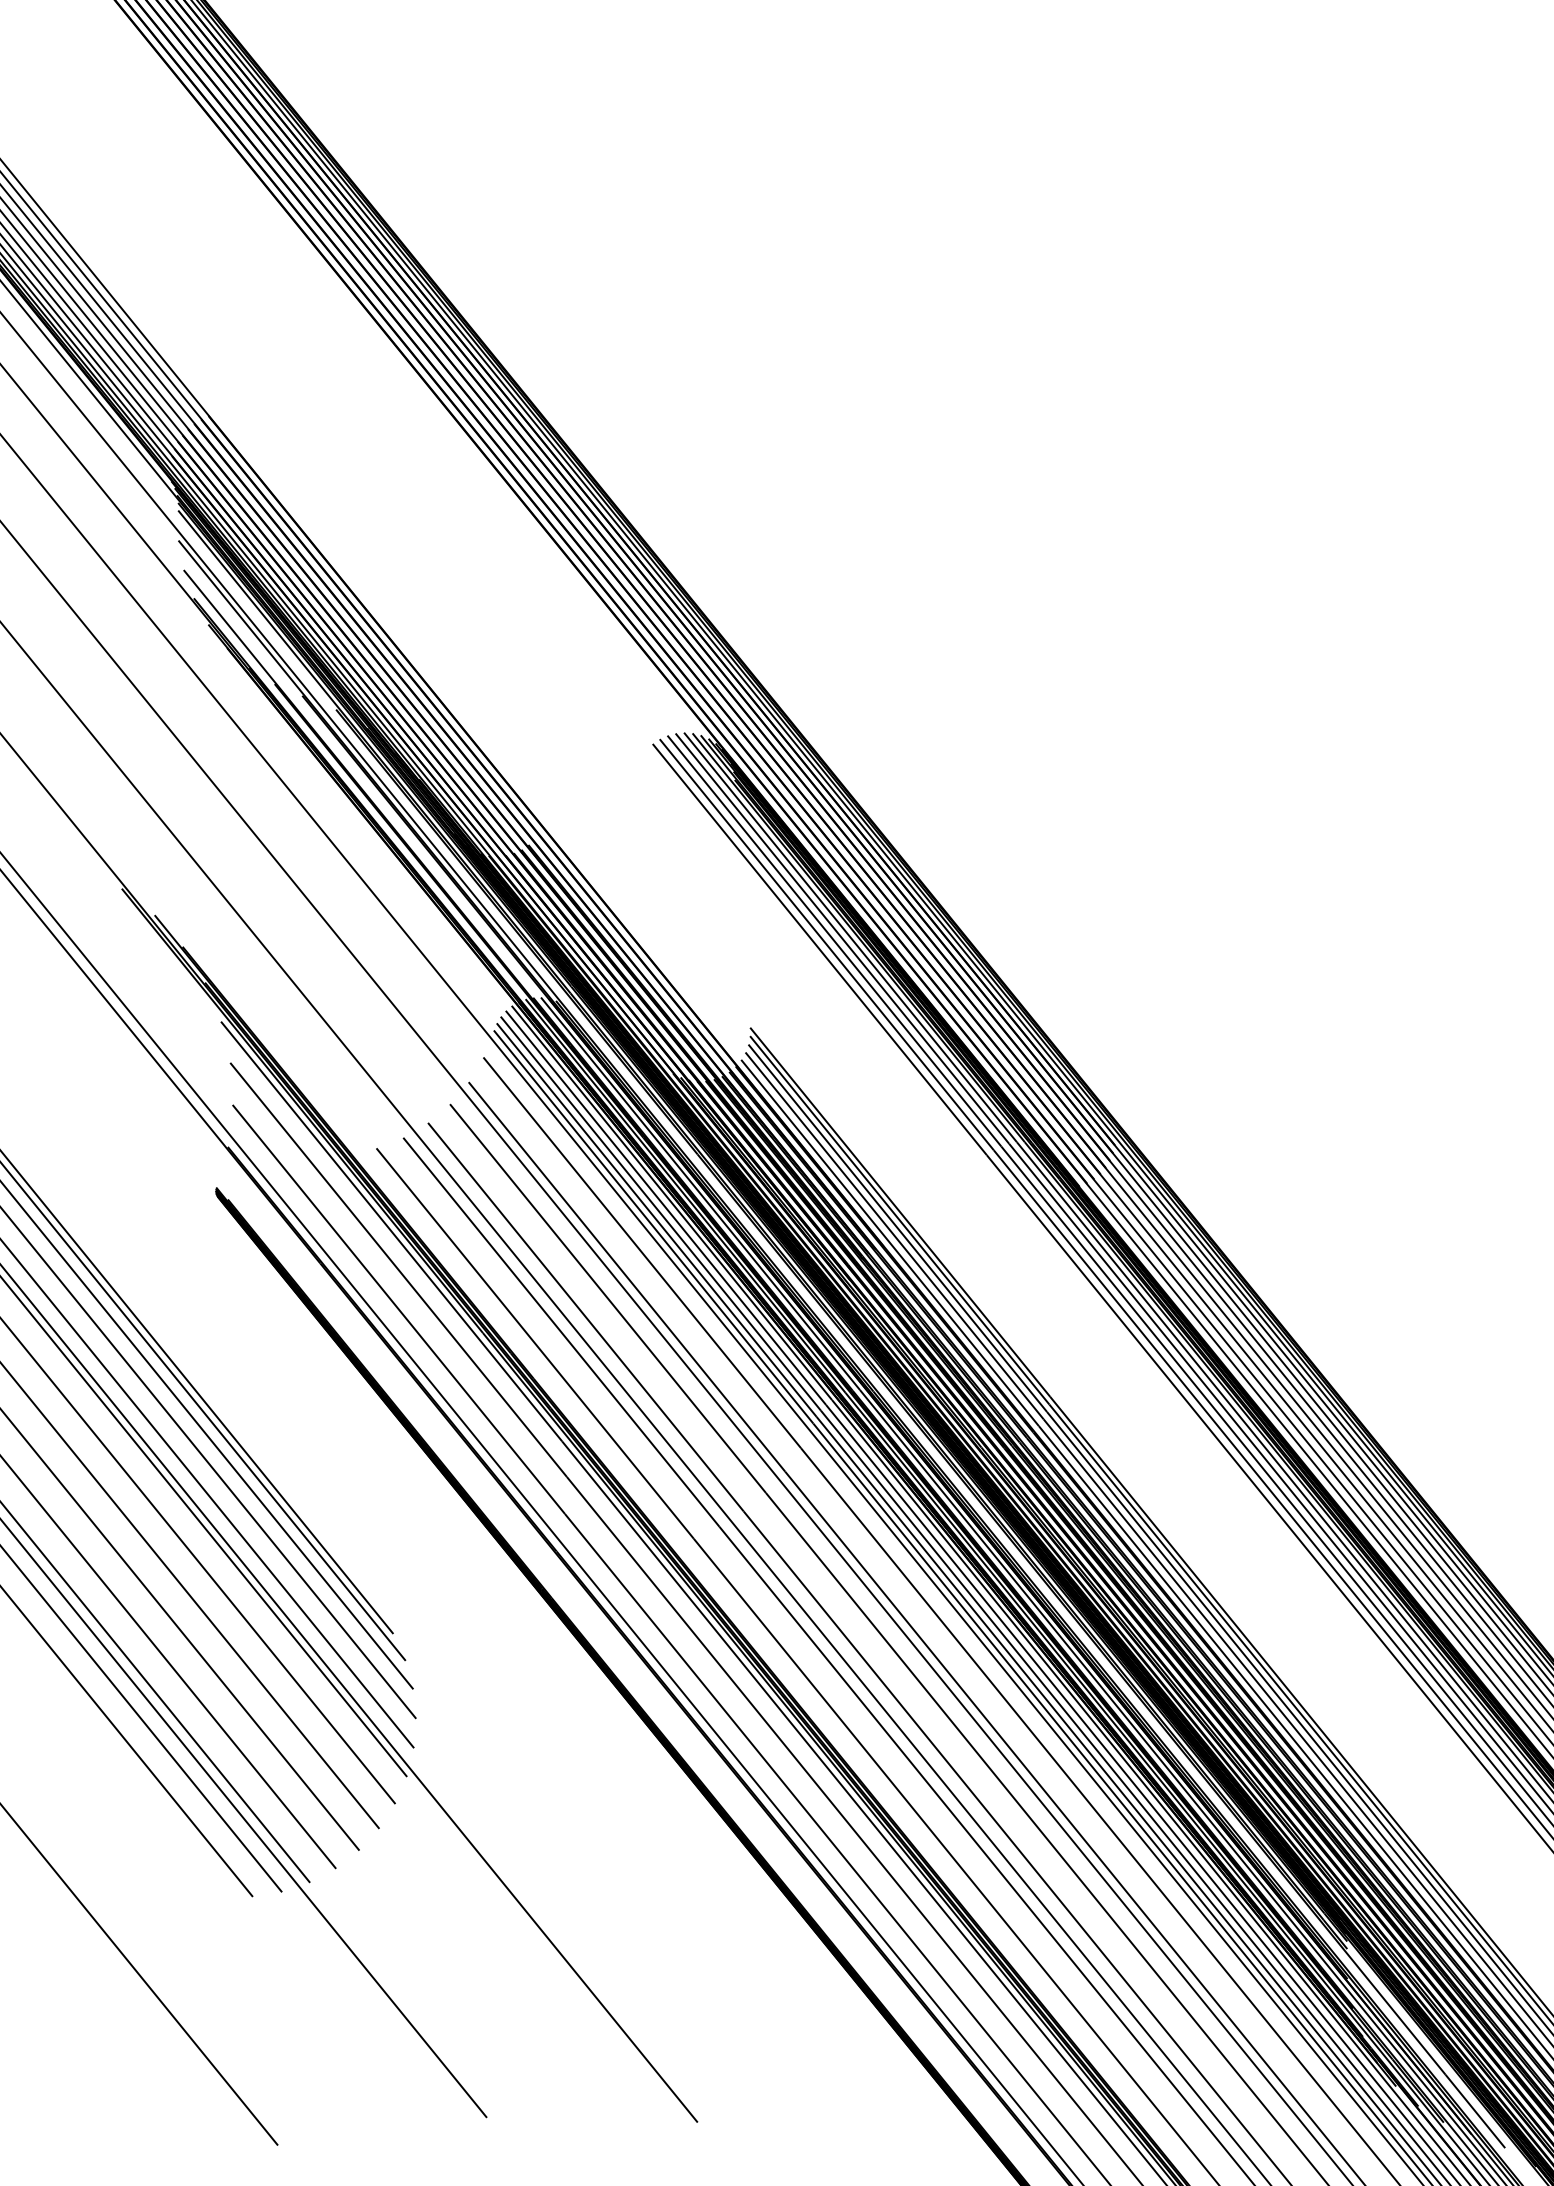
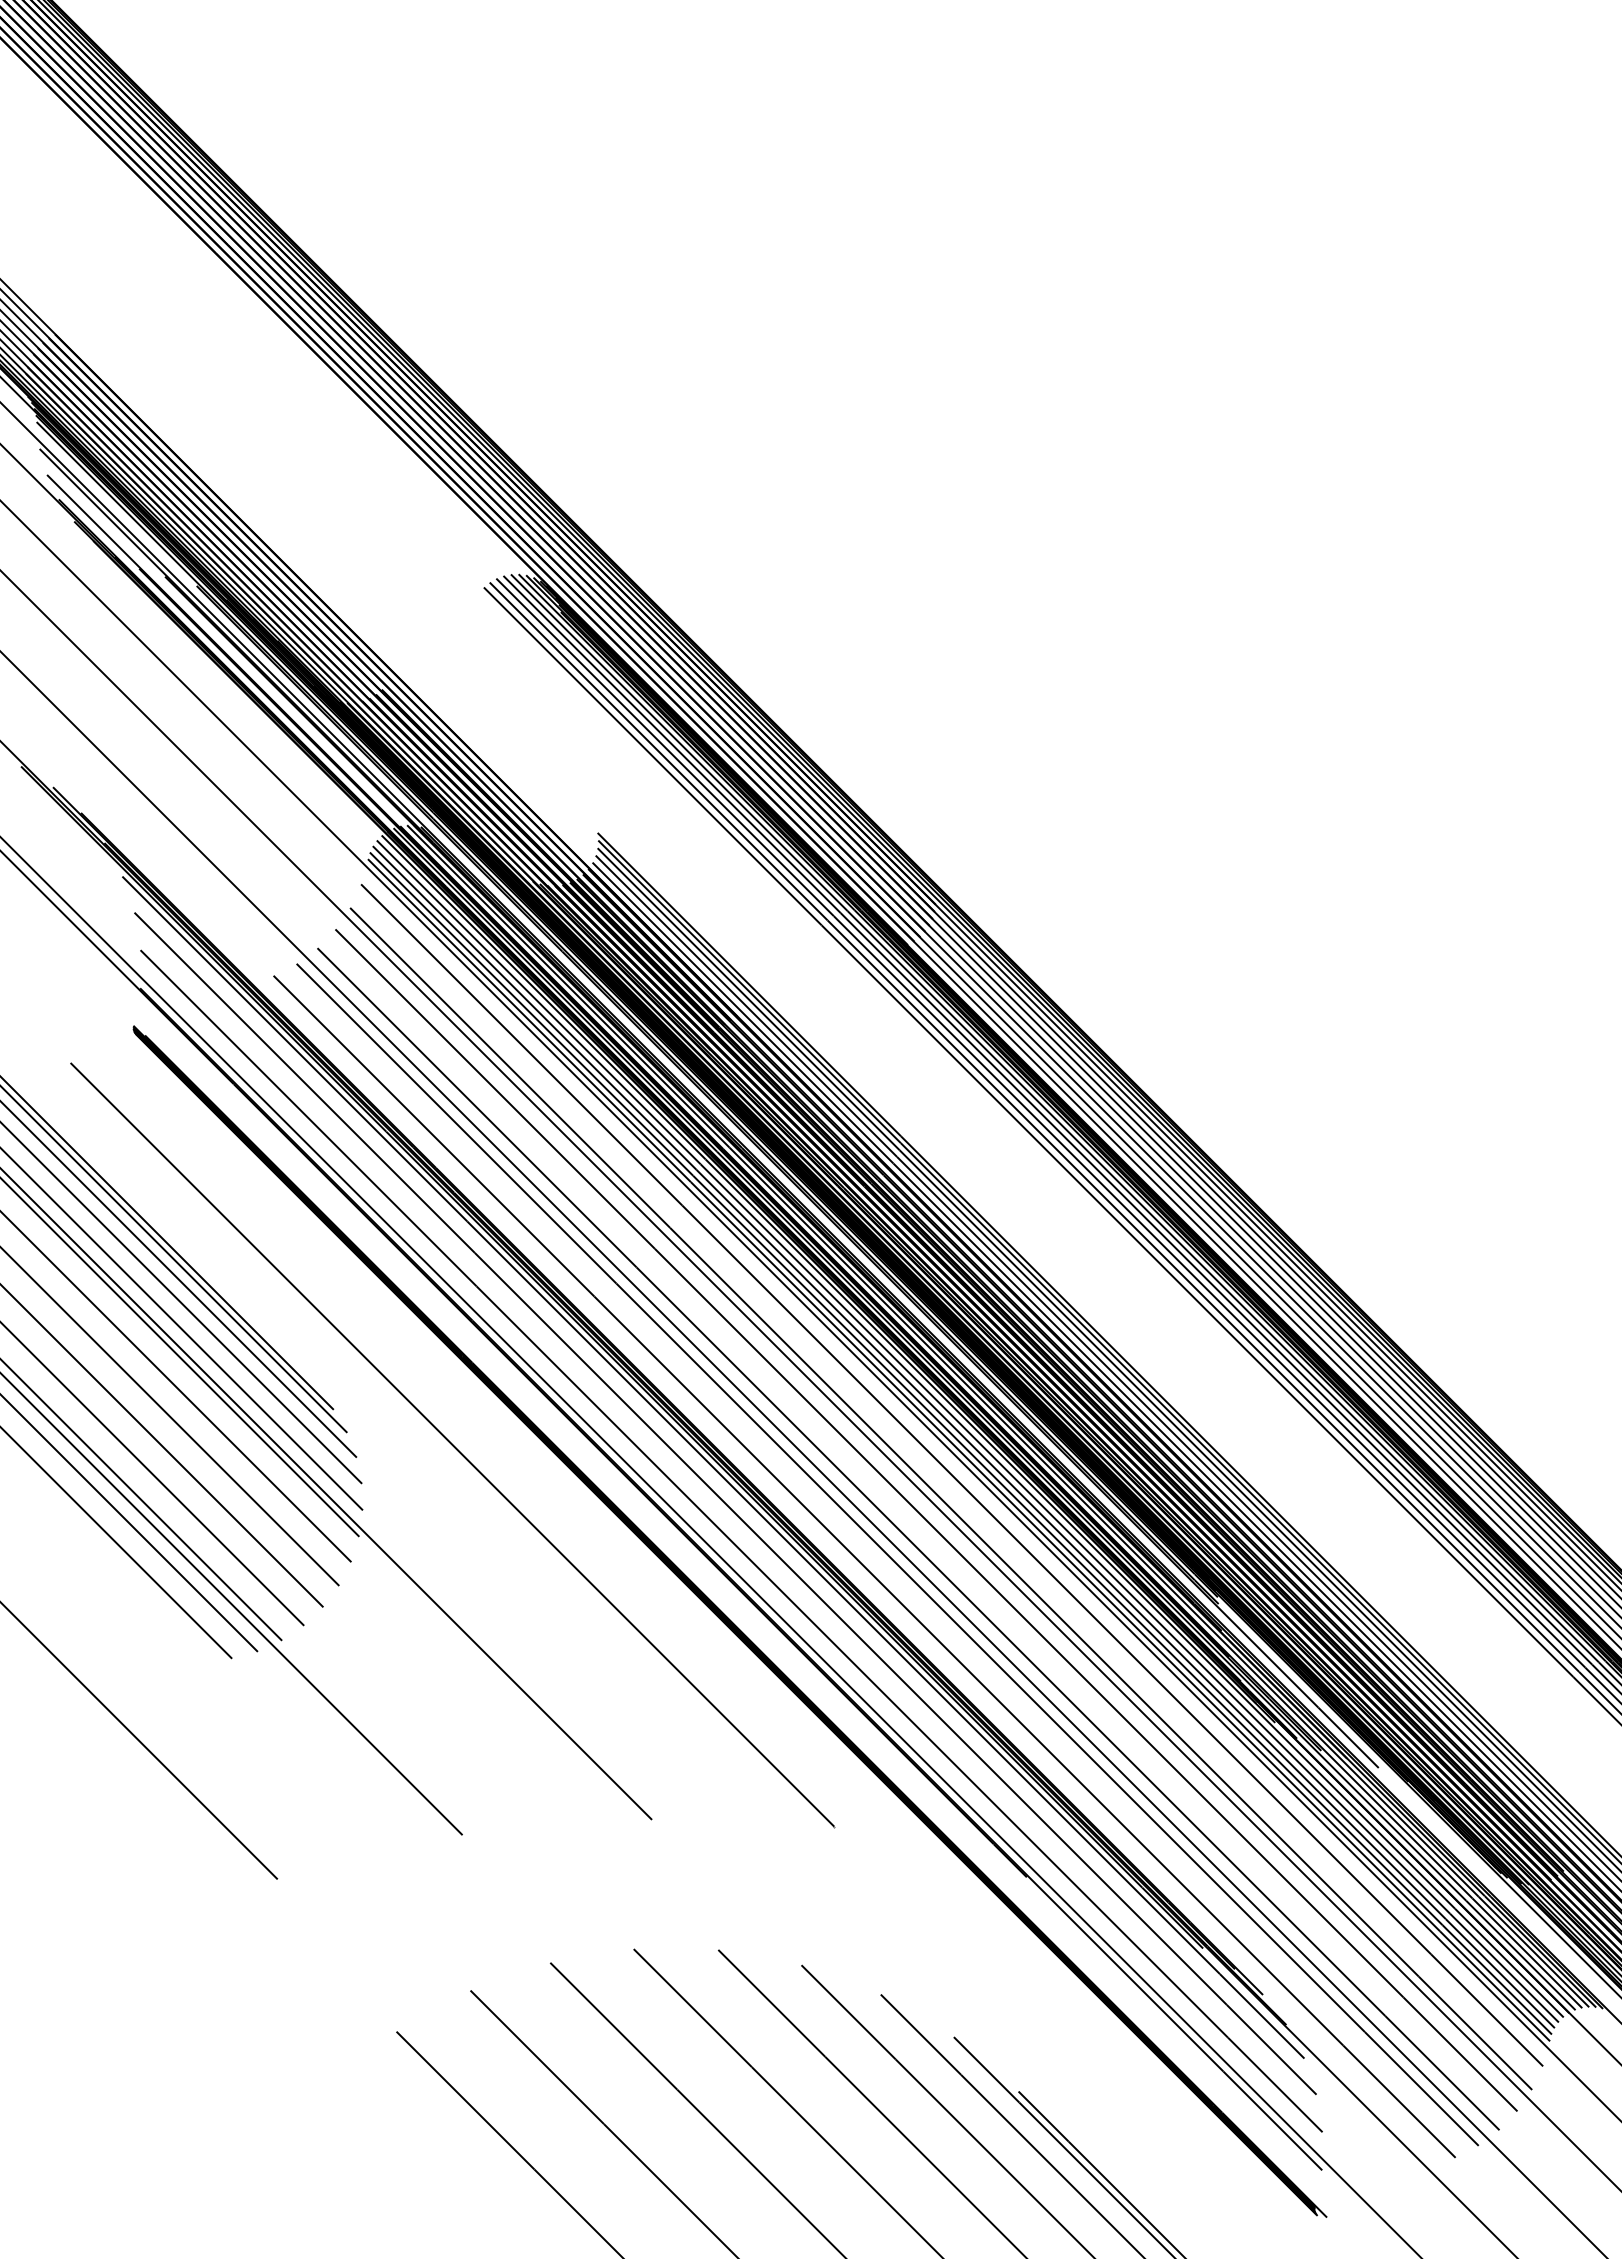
line: (520, 1686) -> (452, 1445), added

